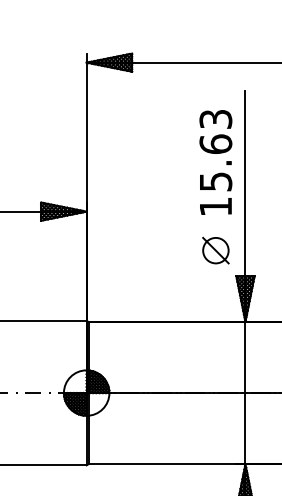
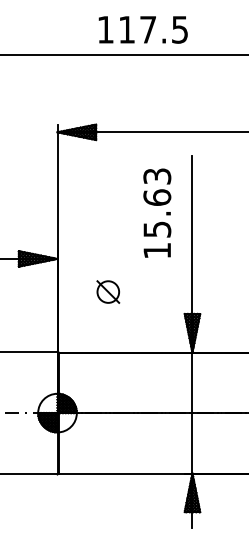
text: (216, 161) -> (157, 212), moved
part: (216, 249) -> (108, 291), moved

